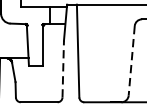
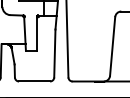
line: (131, 61) -> (112, 47), dashed -> solid
line: (62, 69) -> (54, 53), dashed -> solid

